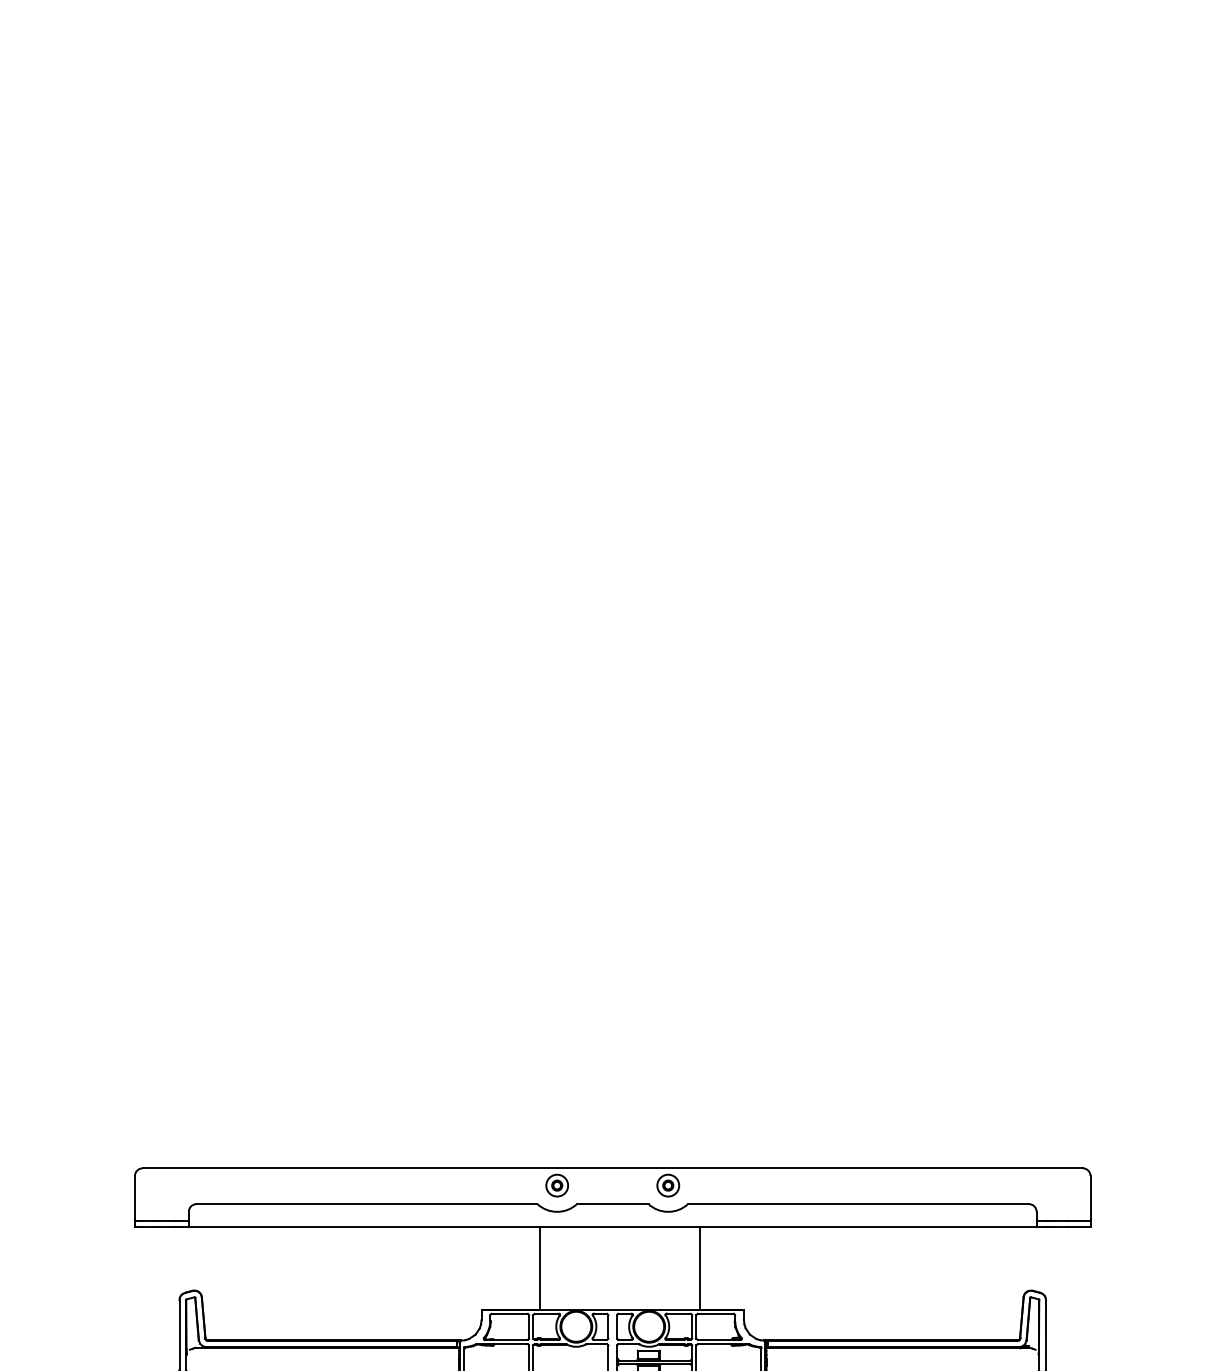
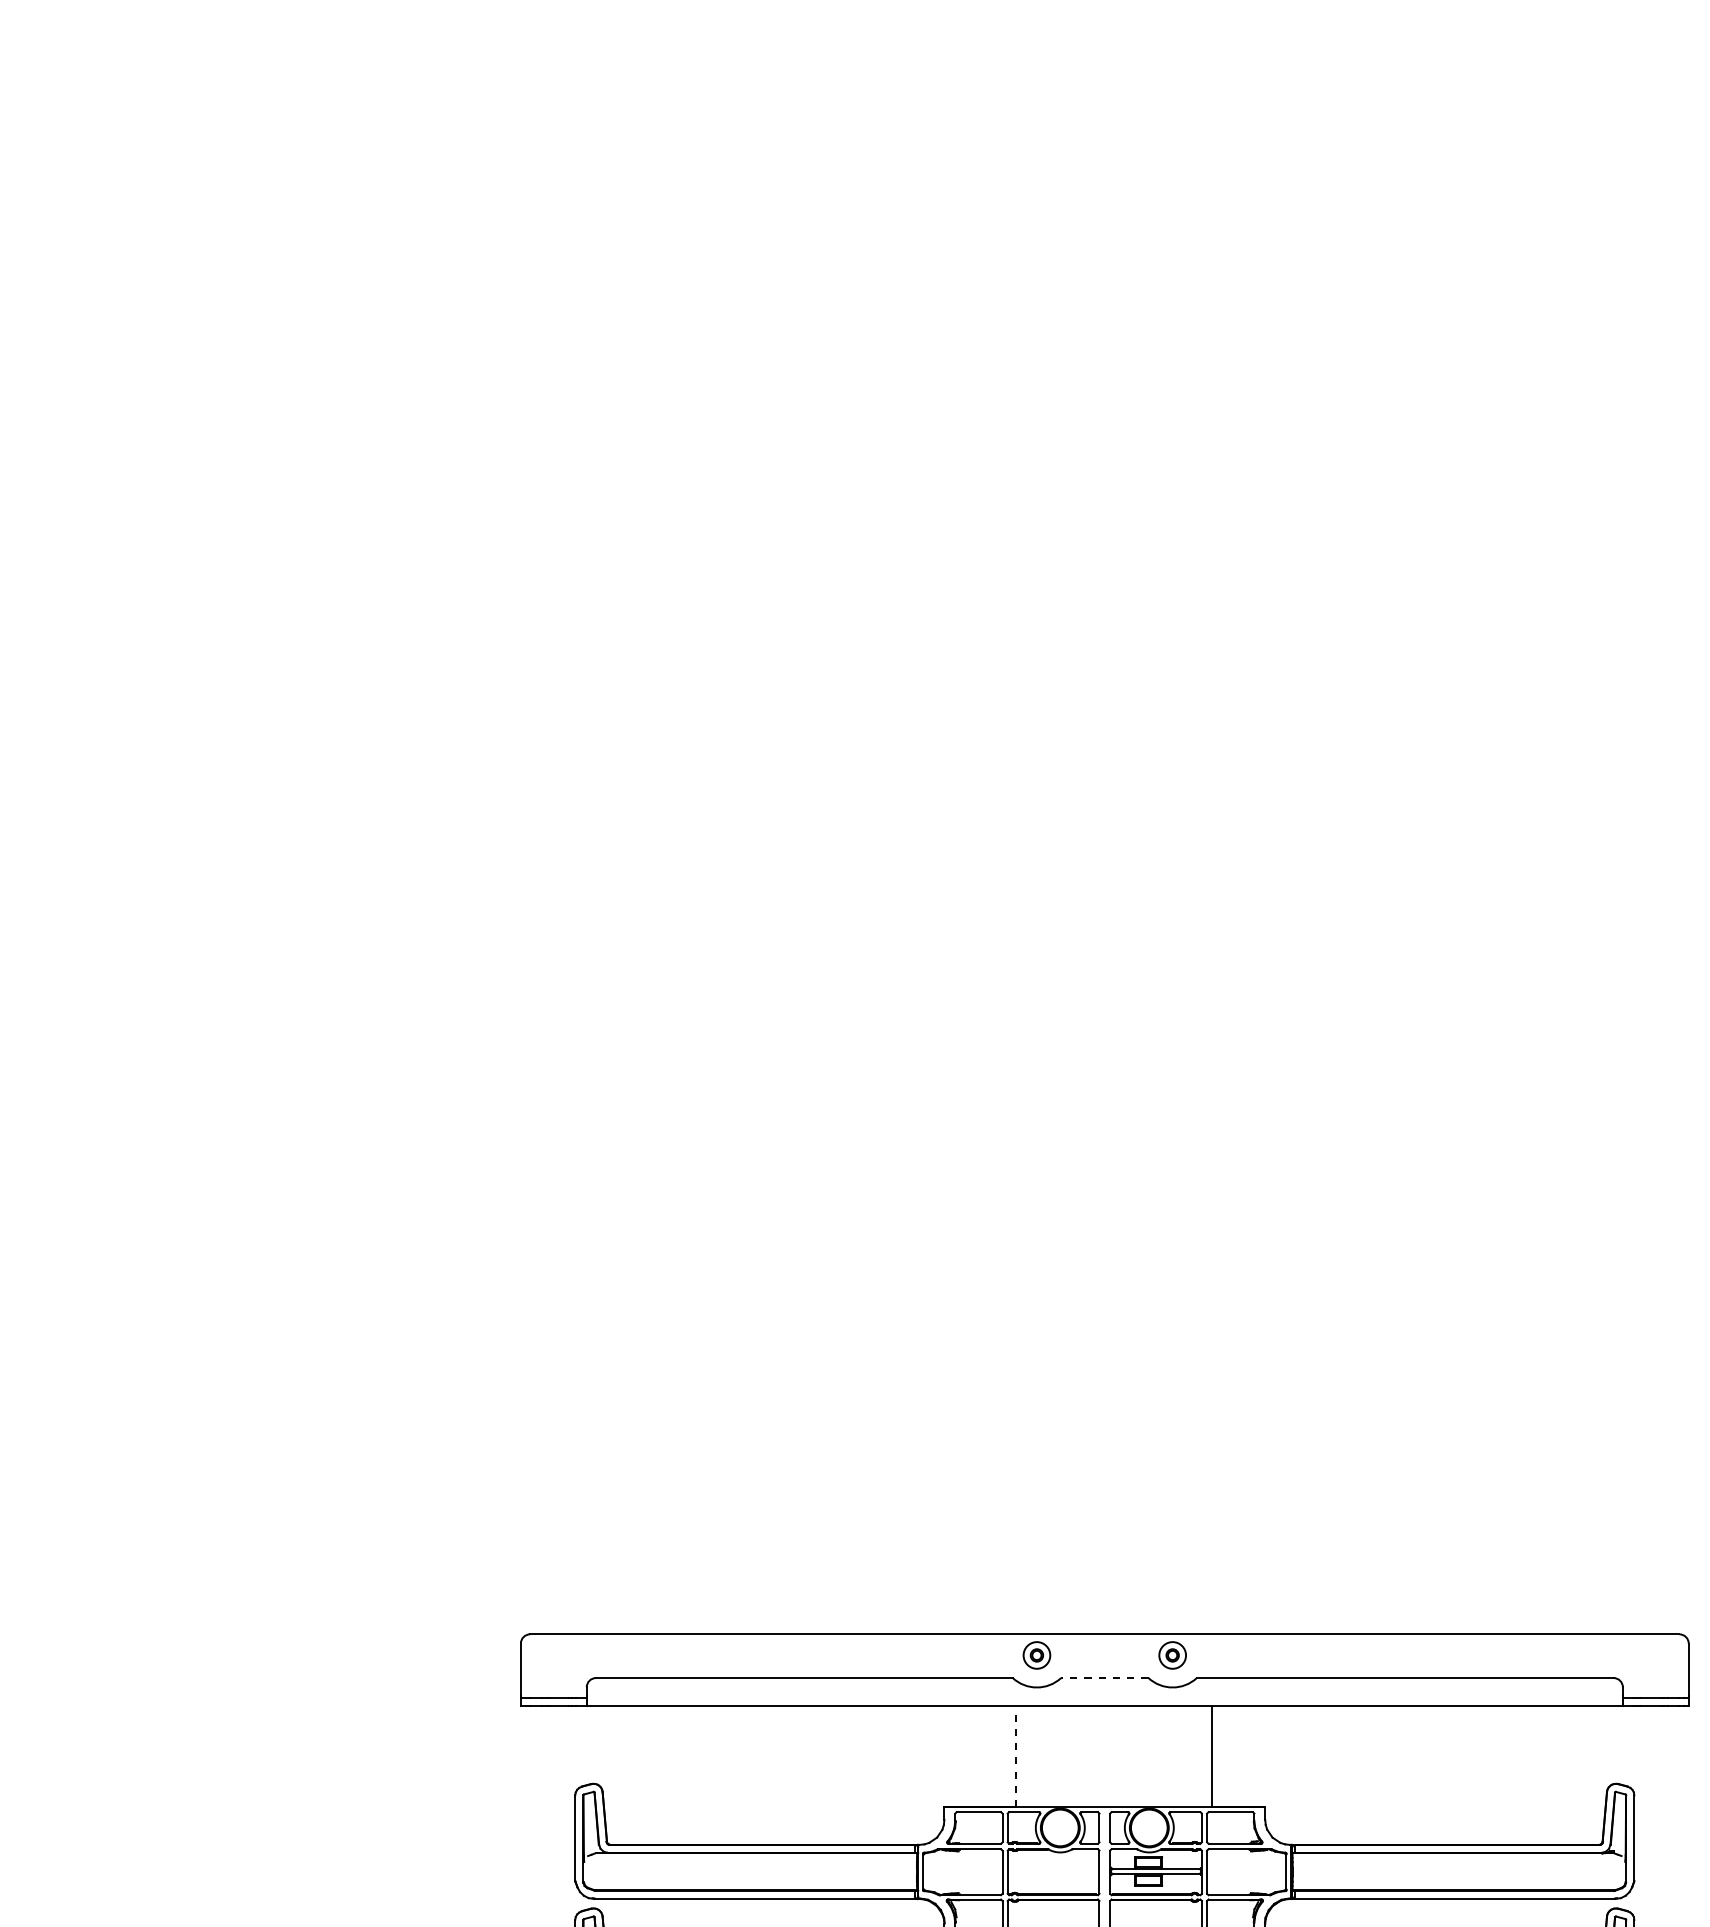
line: (612, 1204) -> (1104, 1678), solid -> dashed
line: (539, 1268) -> (1015, 1756), solid -> dashed

